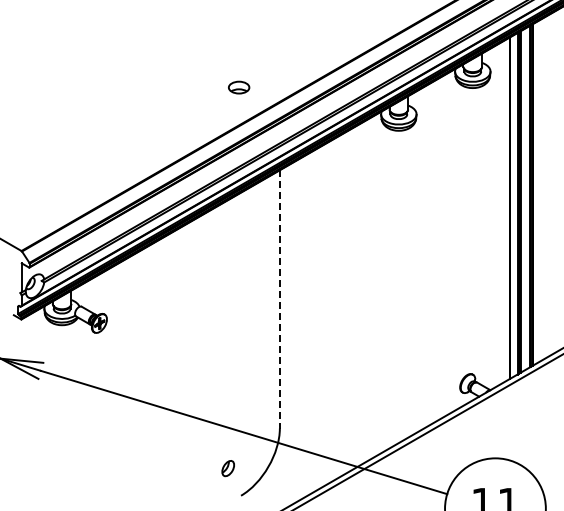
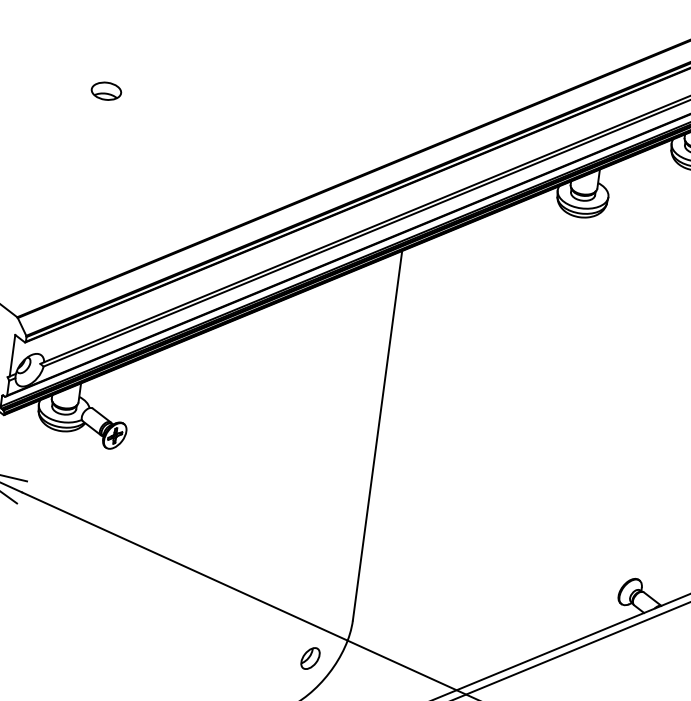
part: (239, 87) -> (107, 91), moved
line: (279, 299) -> (376, 435), dashed -> solid
part: (227, 468) -> (309, 658), moved

